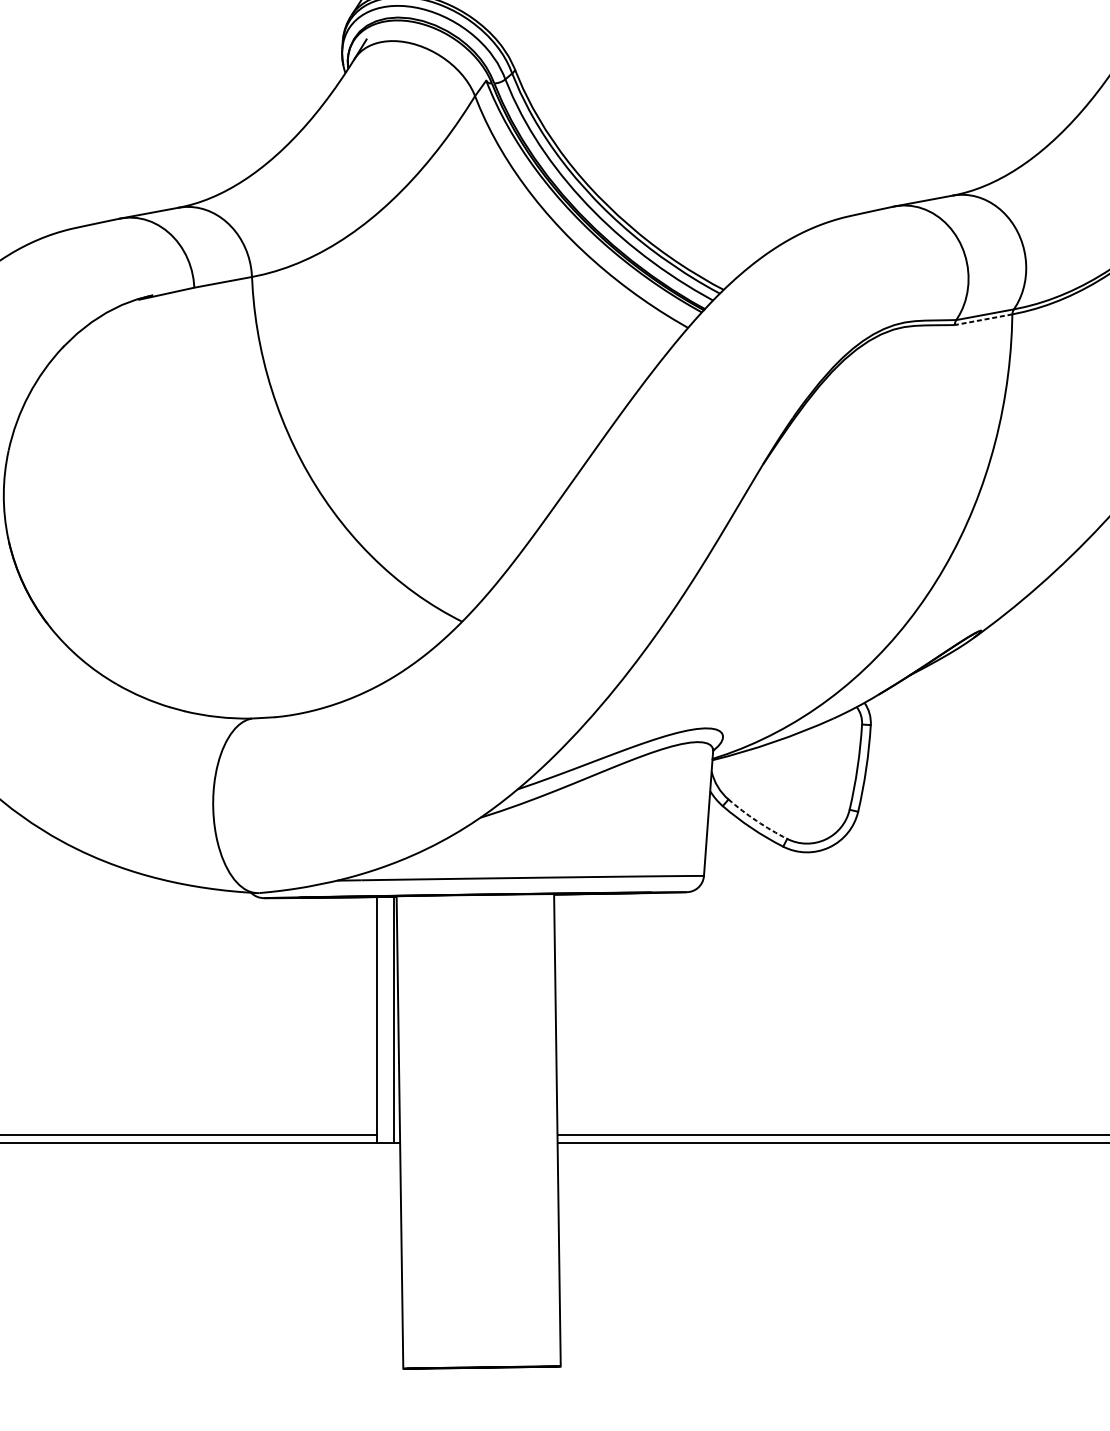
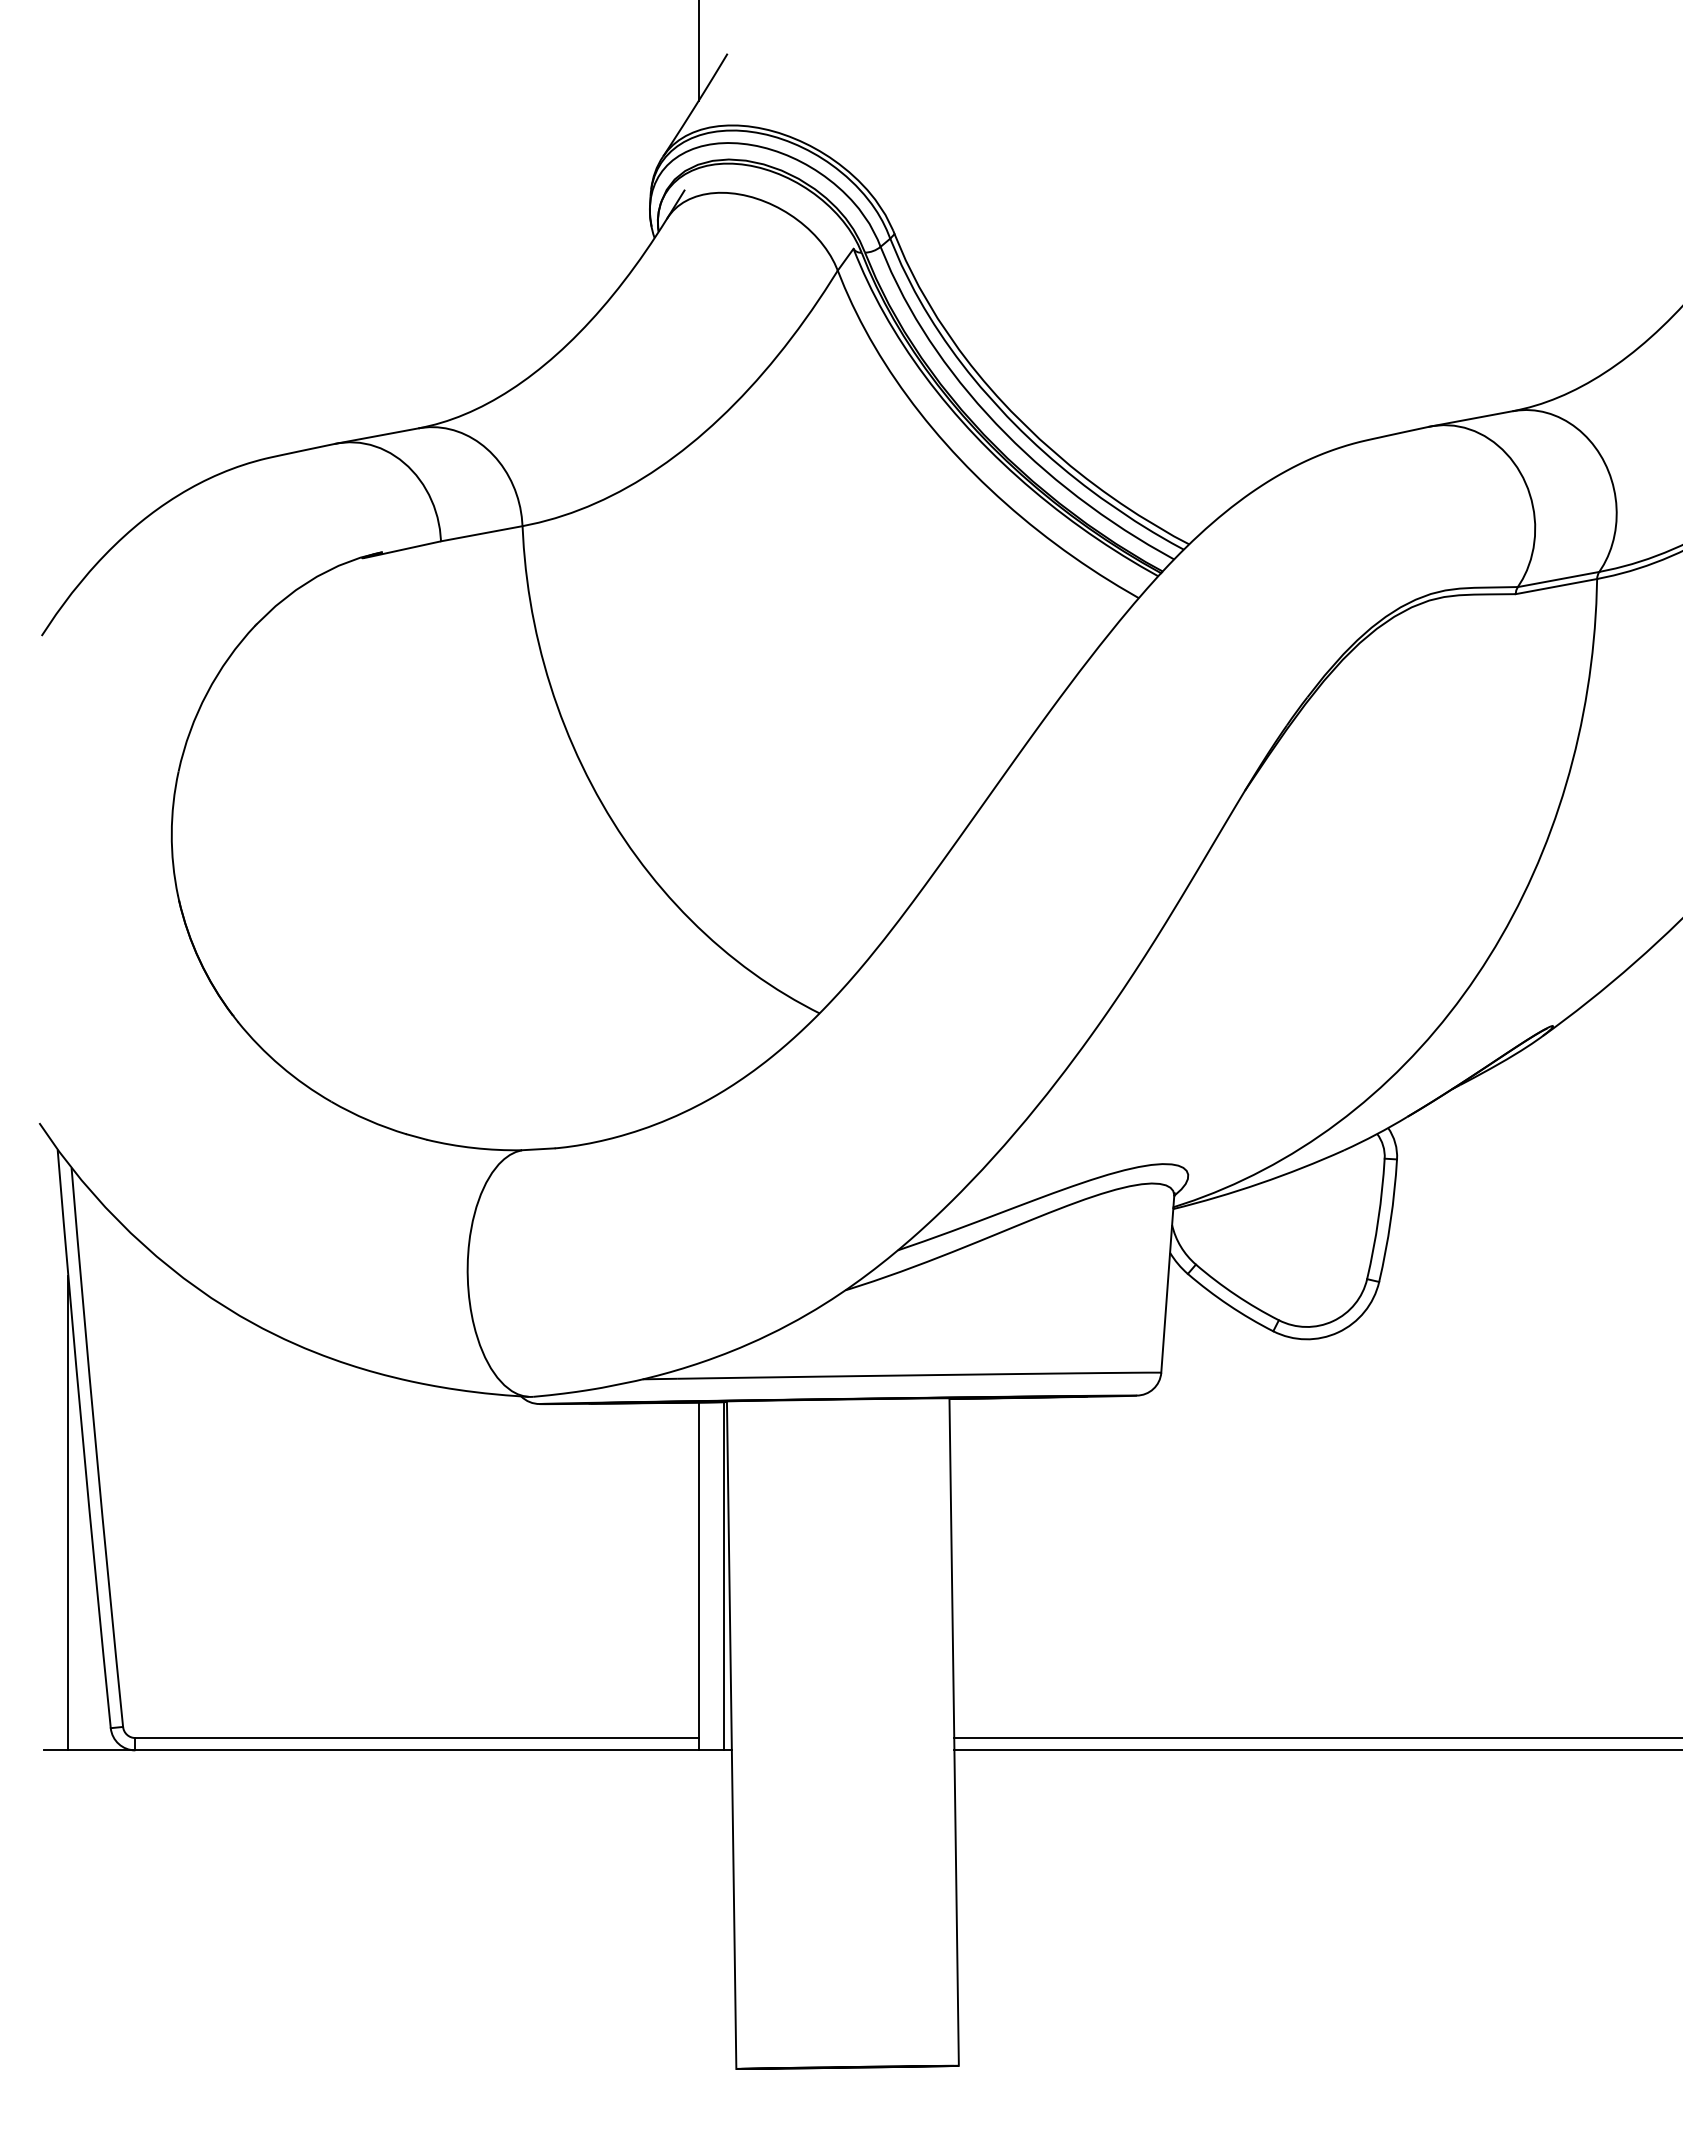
line: (982, 319) -> (1555, 586), dashed -> solid
arc: (756, 820) -> (1235, 1294), dashed -> solid

